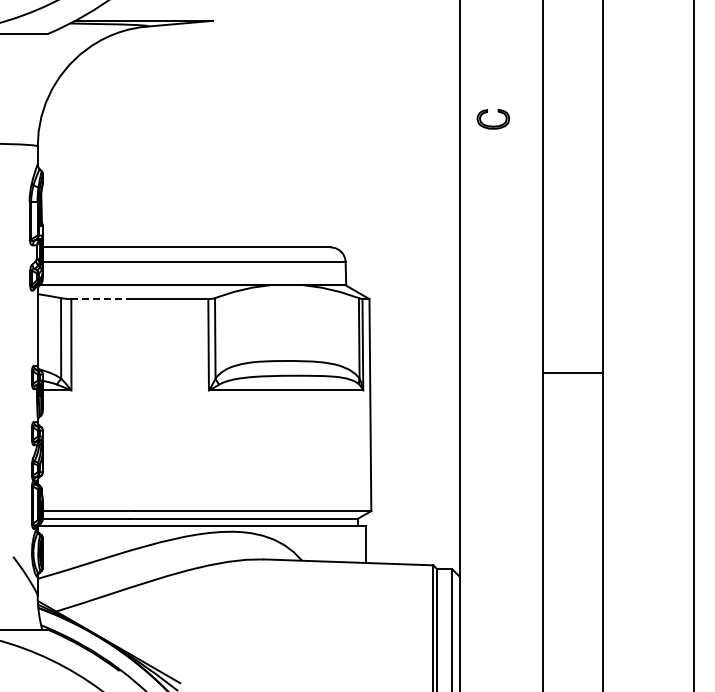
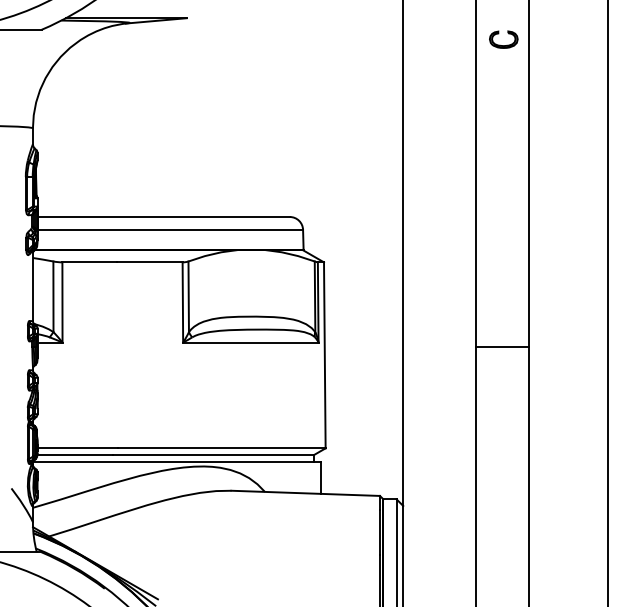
part: (493, 119) -> (503, 39), moved
line: (103, 299) -> (90, 262), dashed -> solid
line: (572, 372) -> (502, 346), moved

